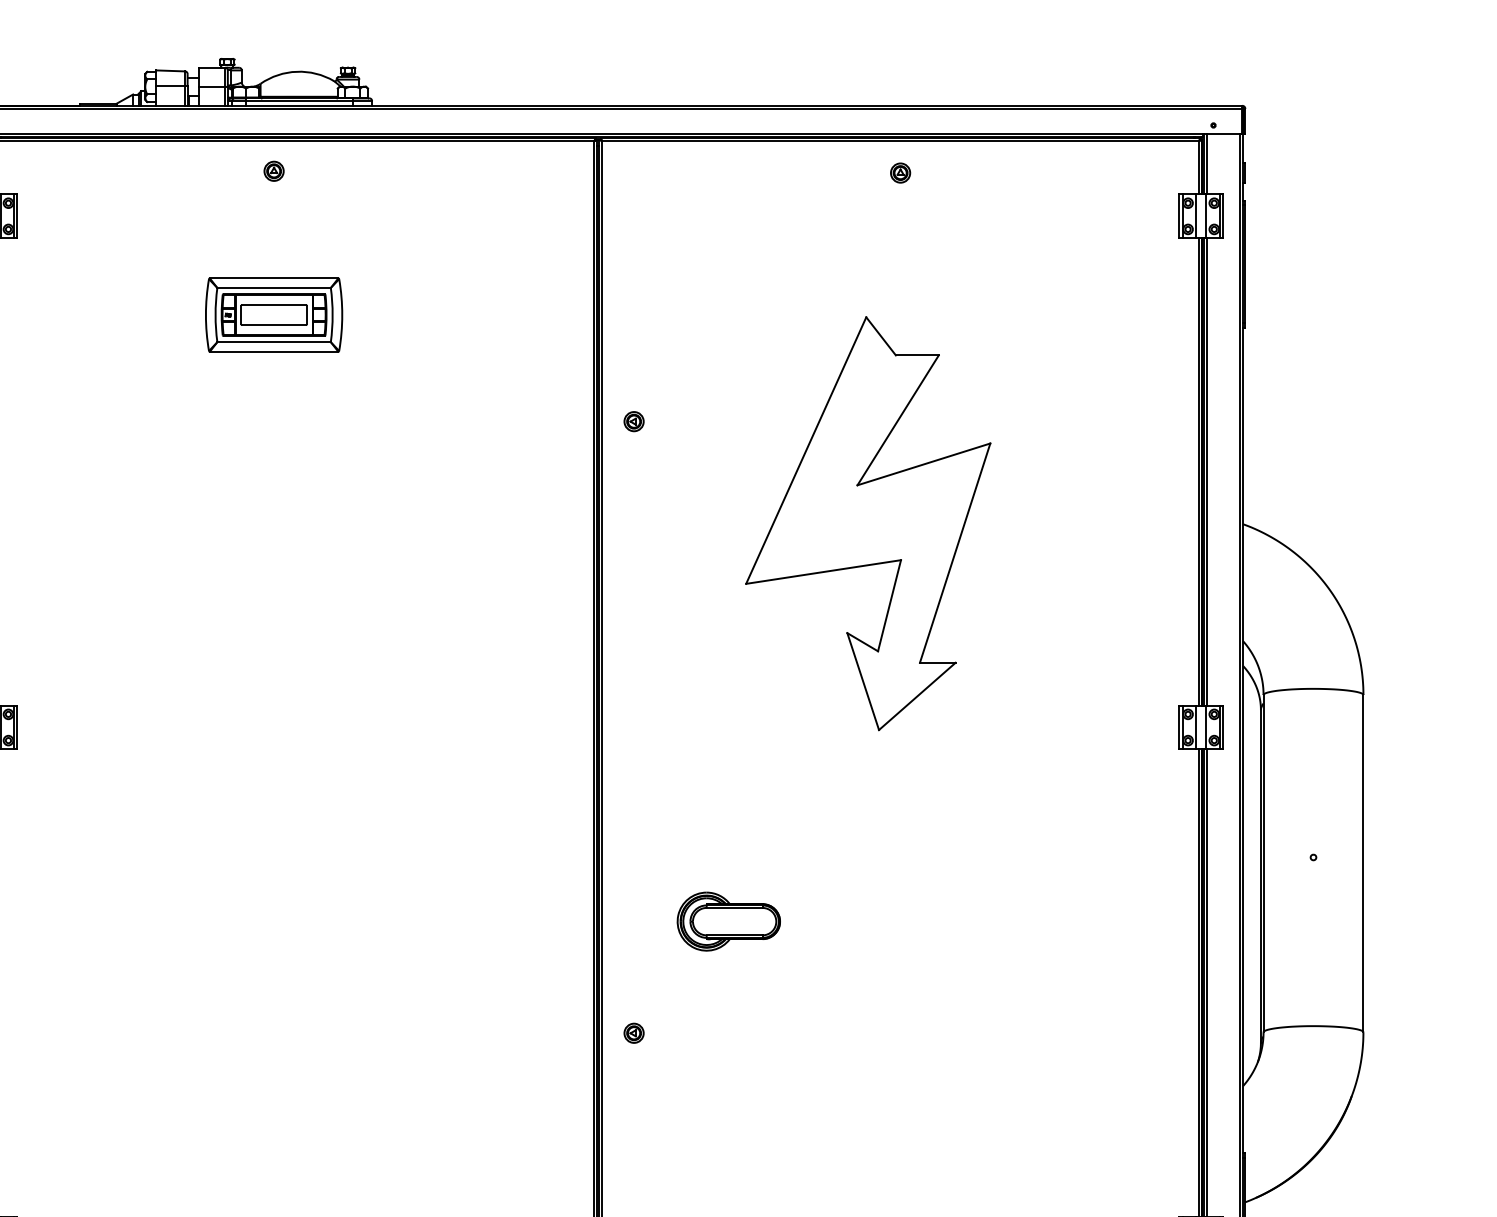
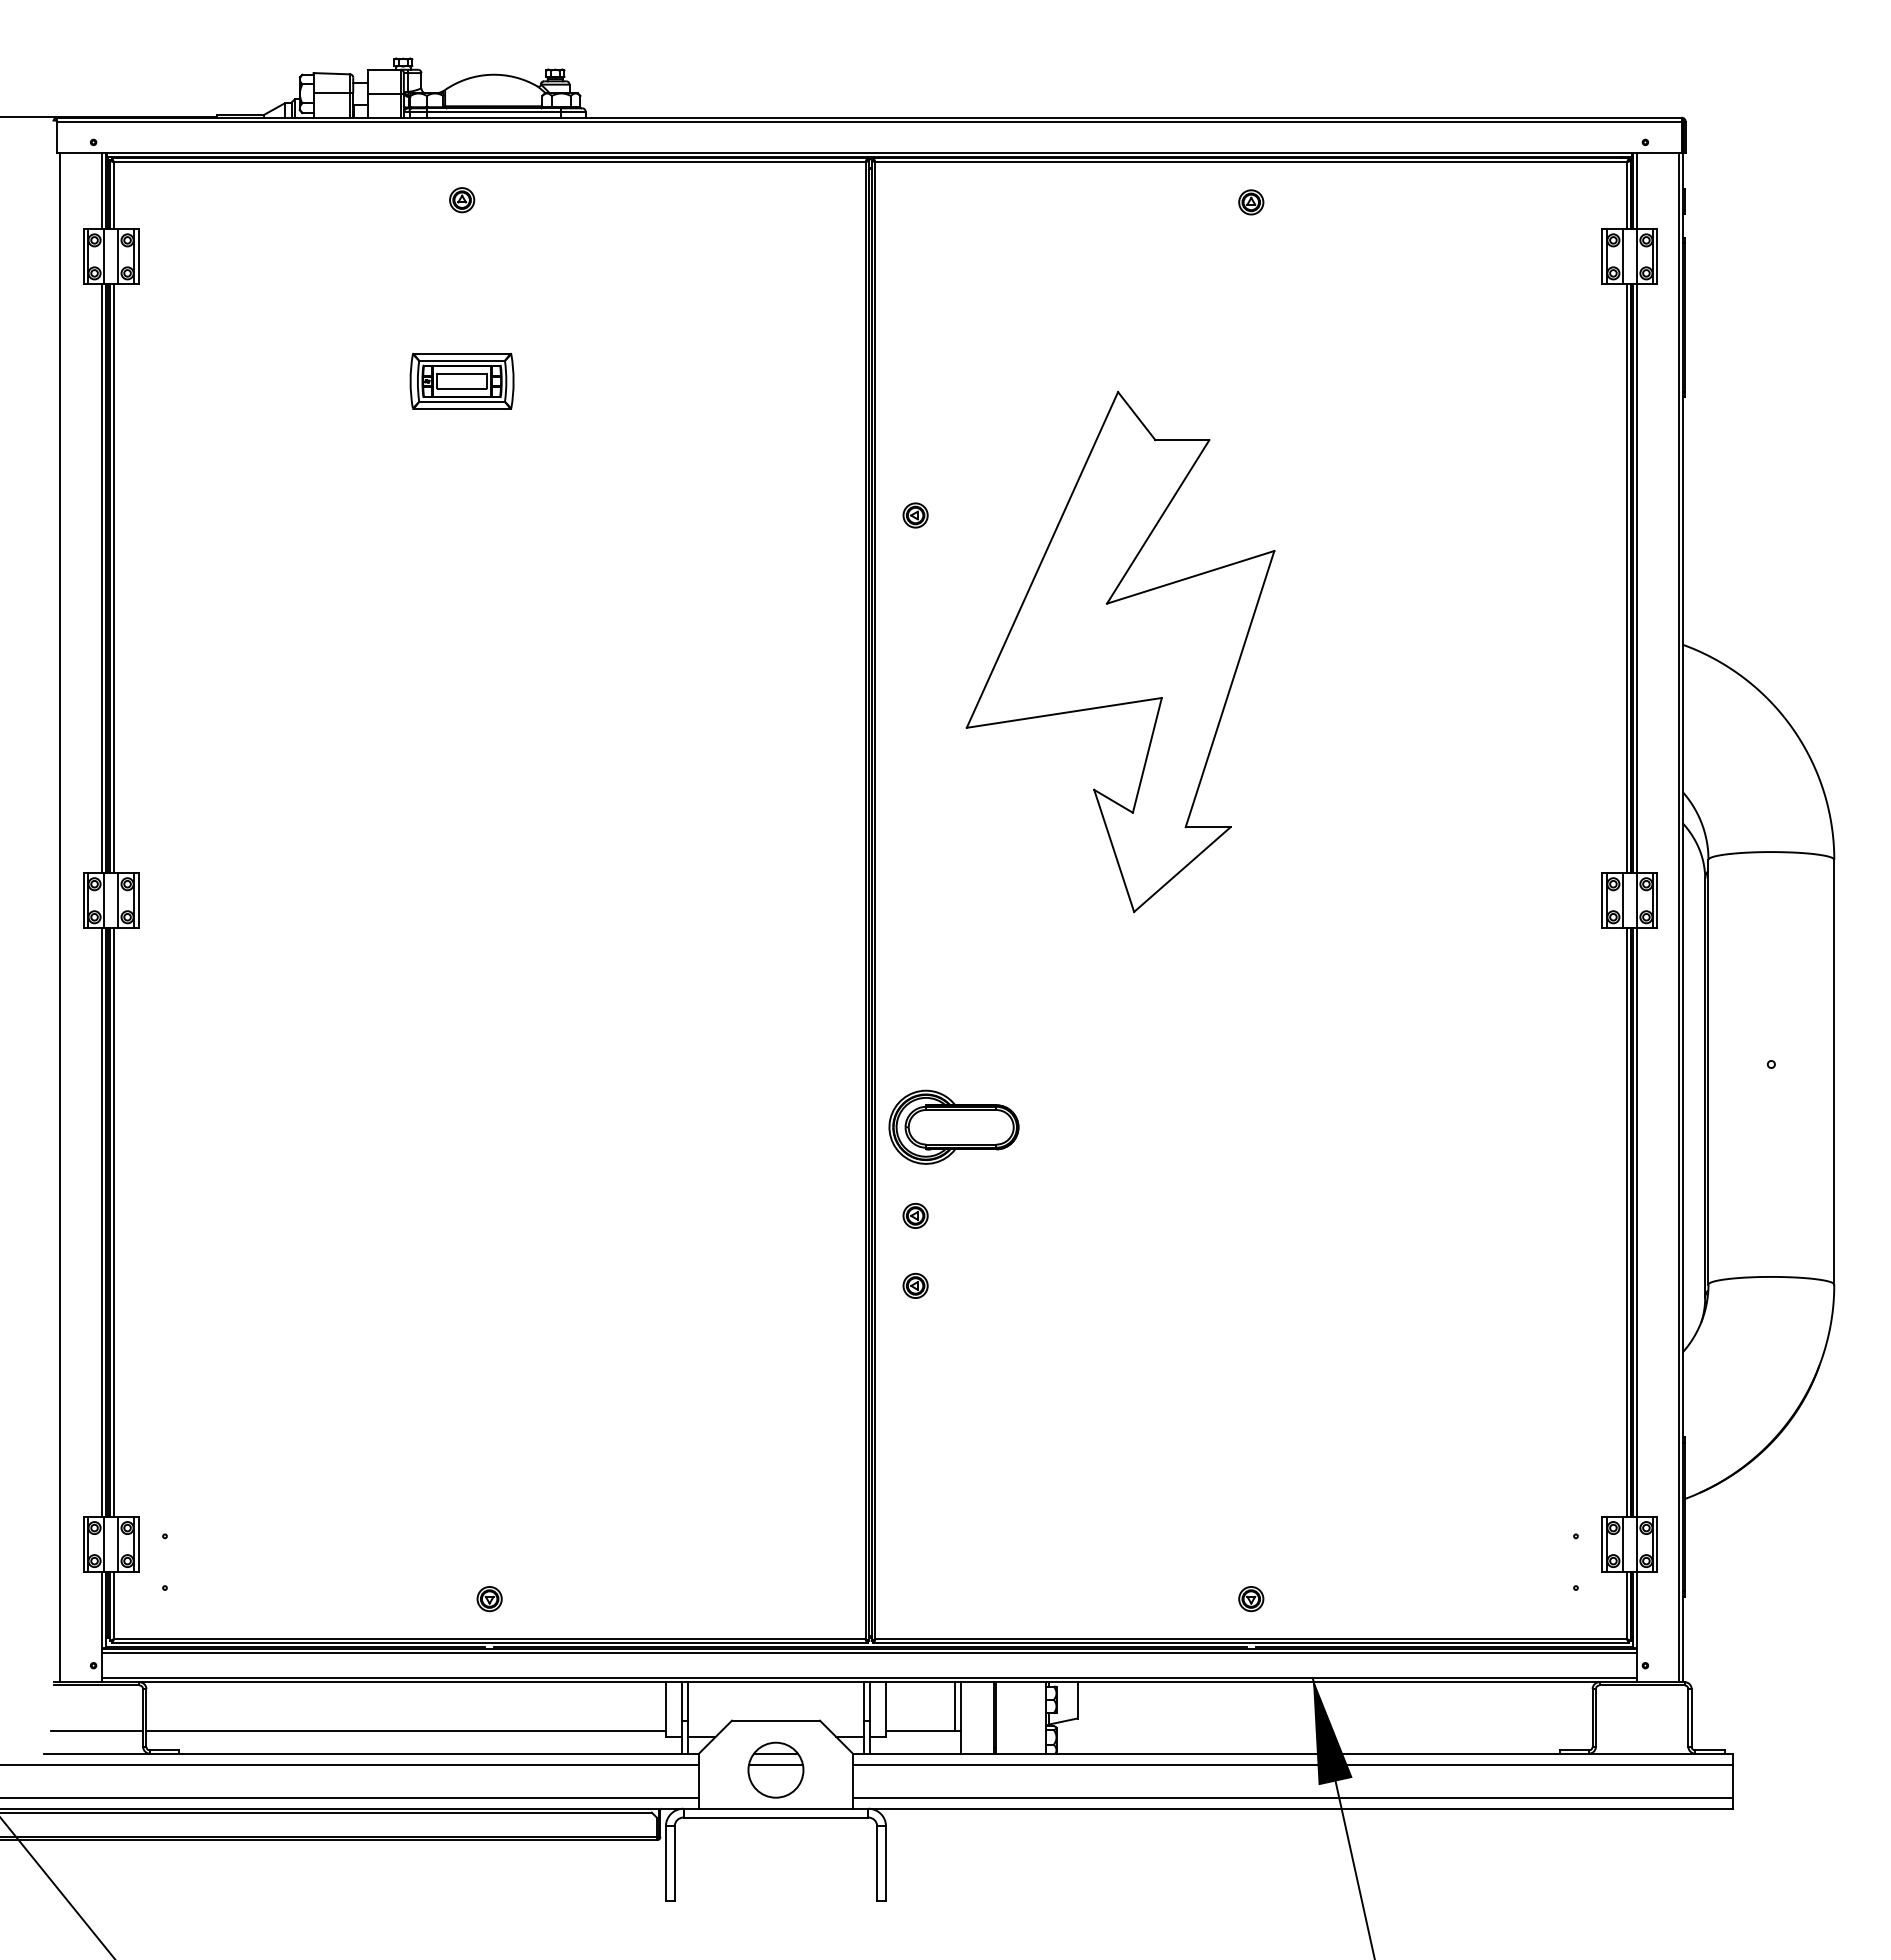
part: (273, 315) -> (461, 381), size x0.6
part: (868, 523) -> (1120, 651), moved
part: (728, 921) -> (953, 1126), moved
part: (634, 977) -> (915, 1215), added

